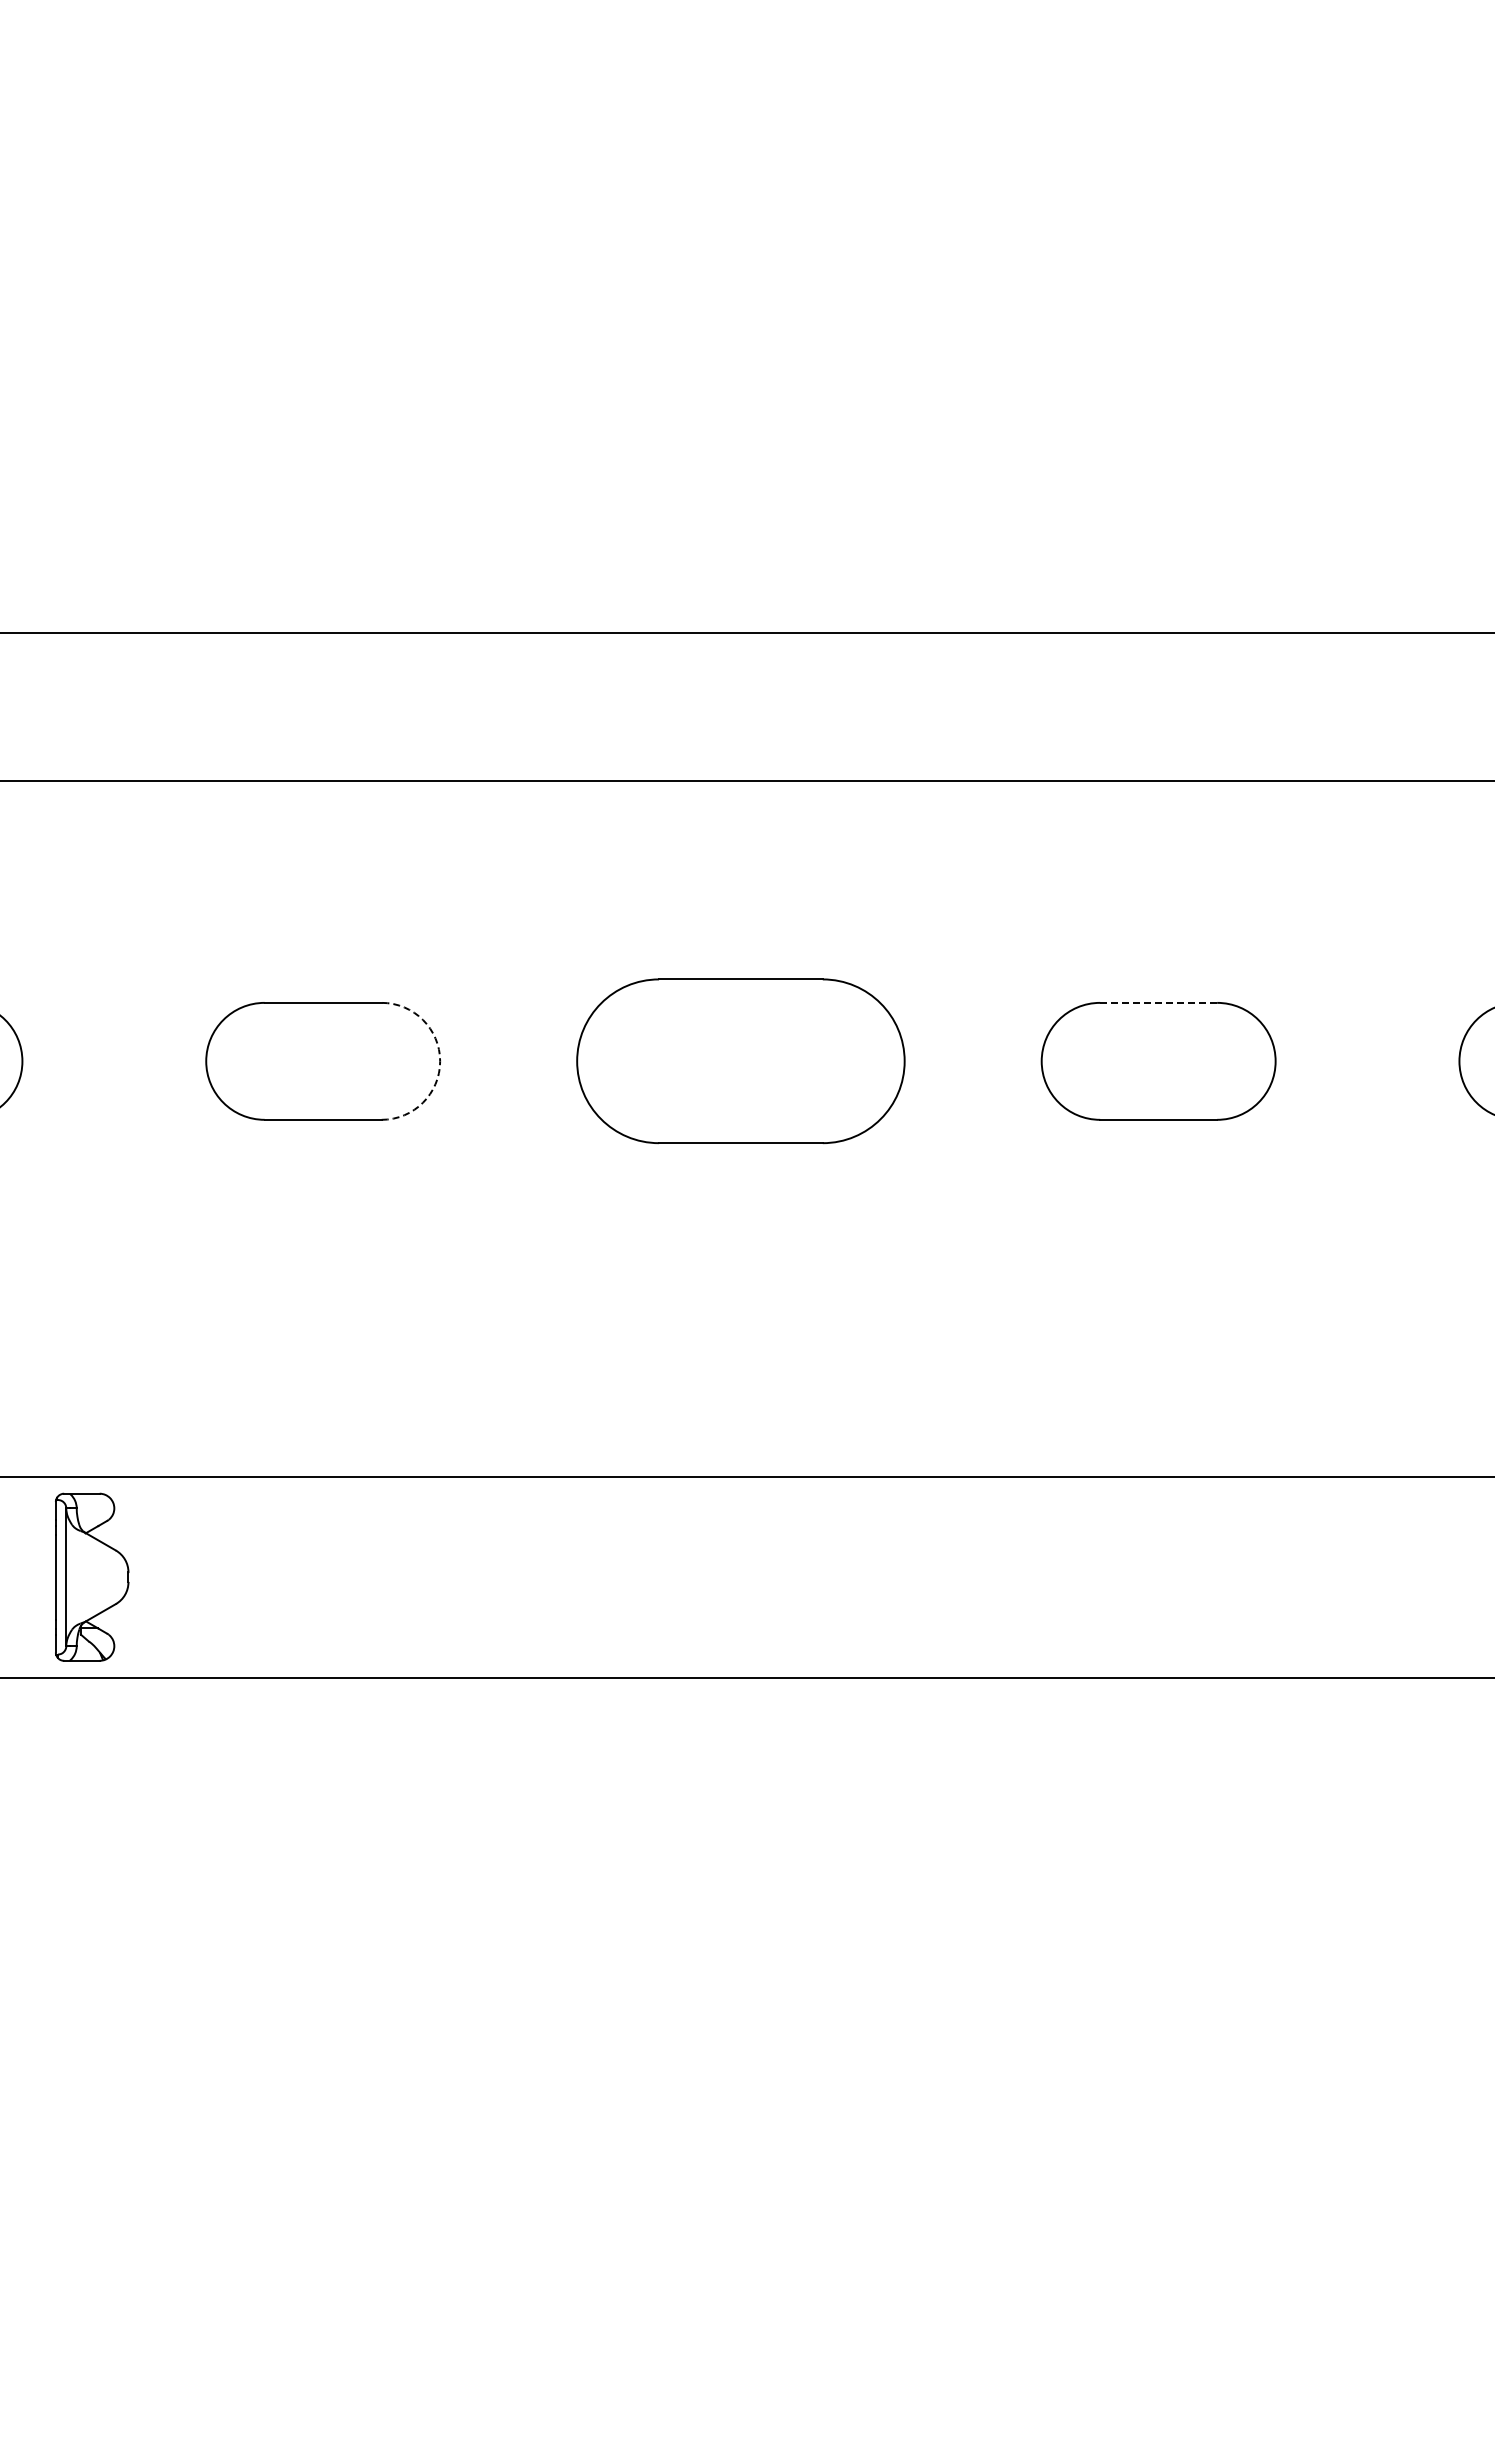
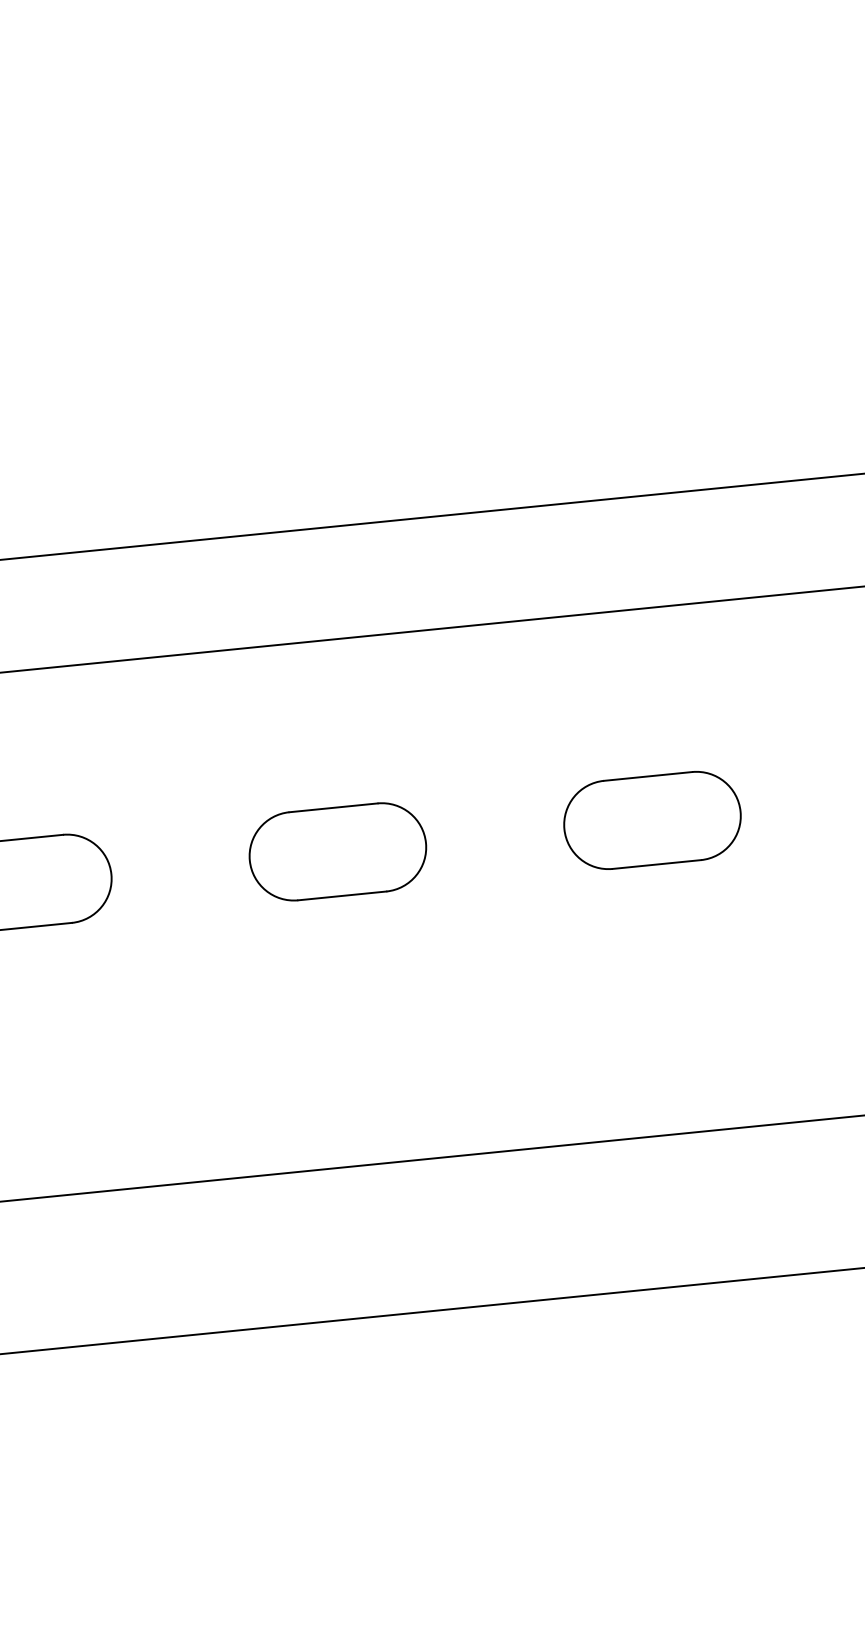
line: (1159, 1002) -> (648, 776), dashed -> solid
arc: (440, 1061) -> (111, 874), dashed -> solid
part: (740, 1061) -> (337, 852), size x0.71

